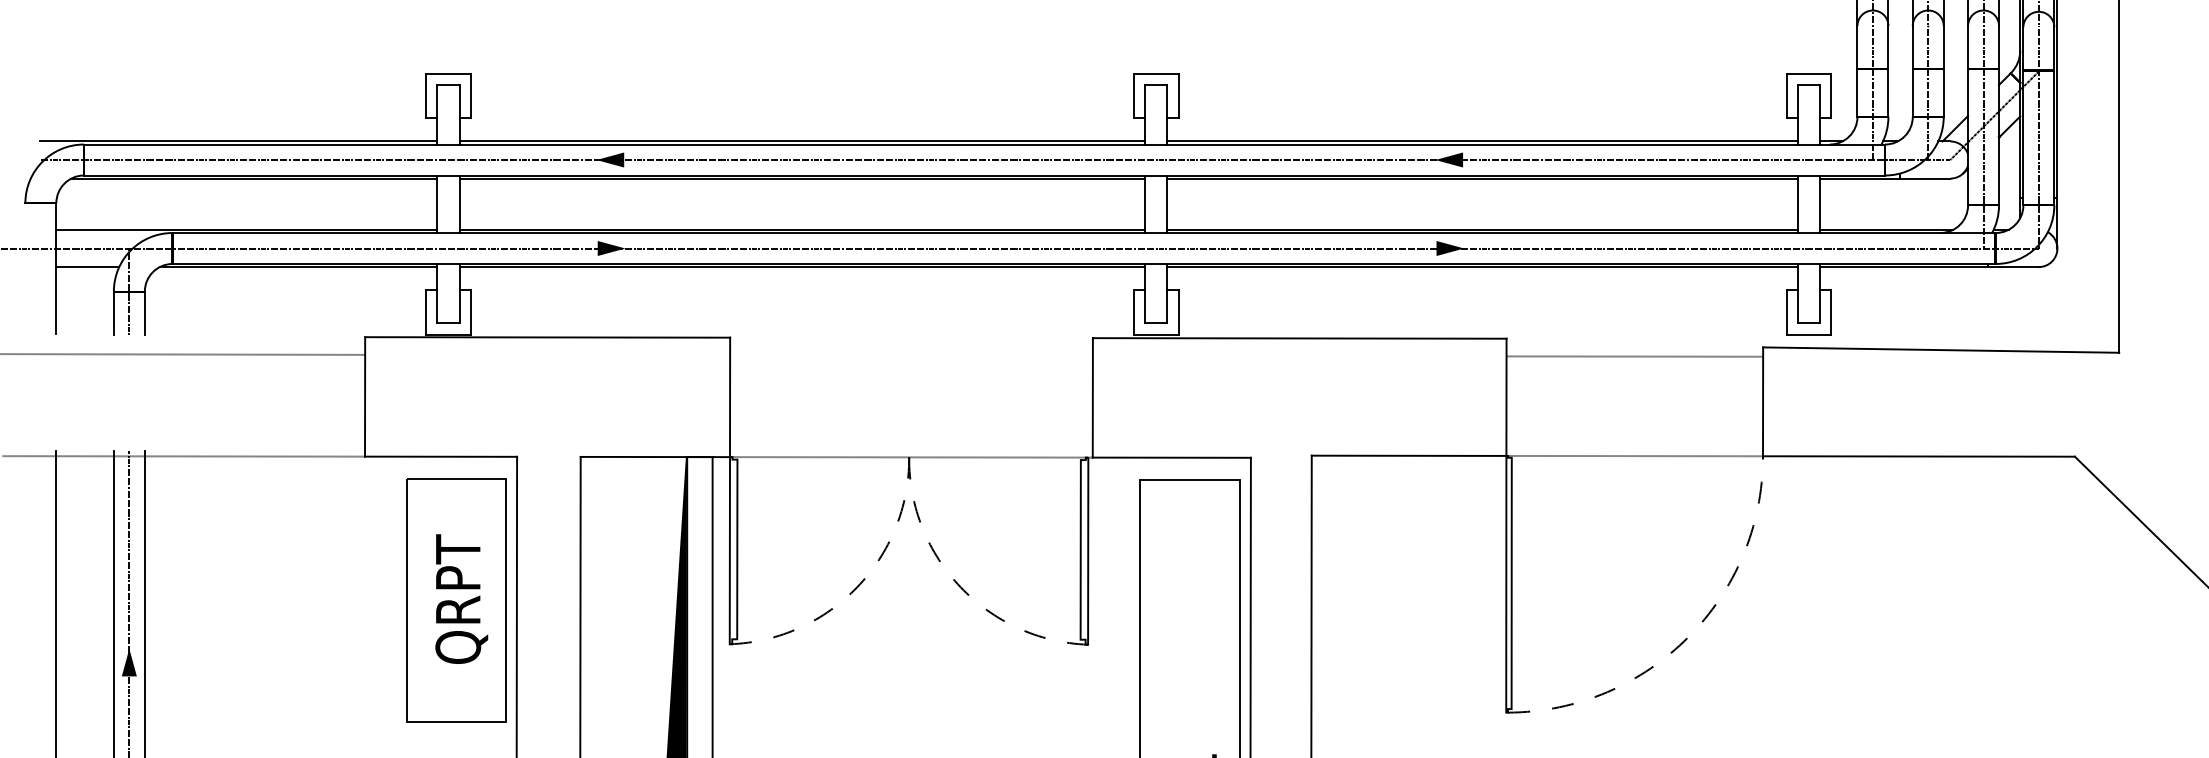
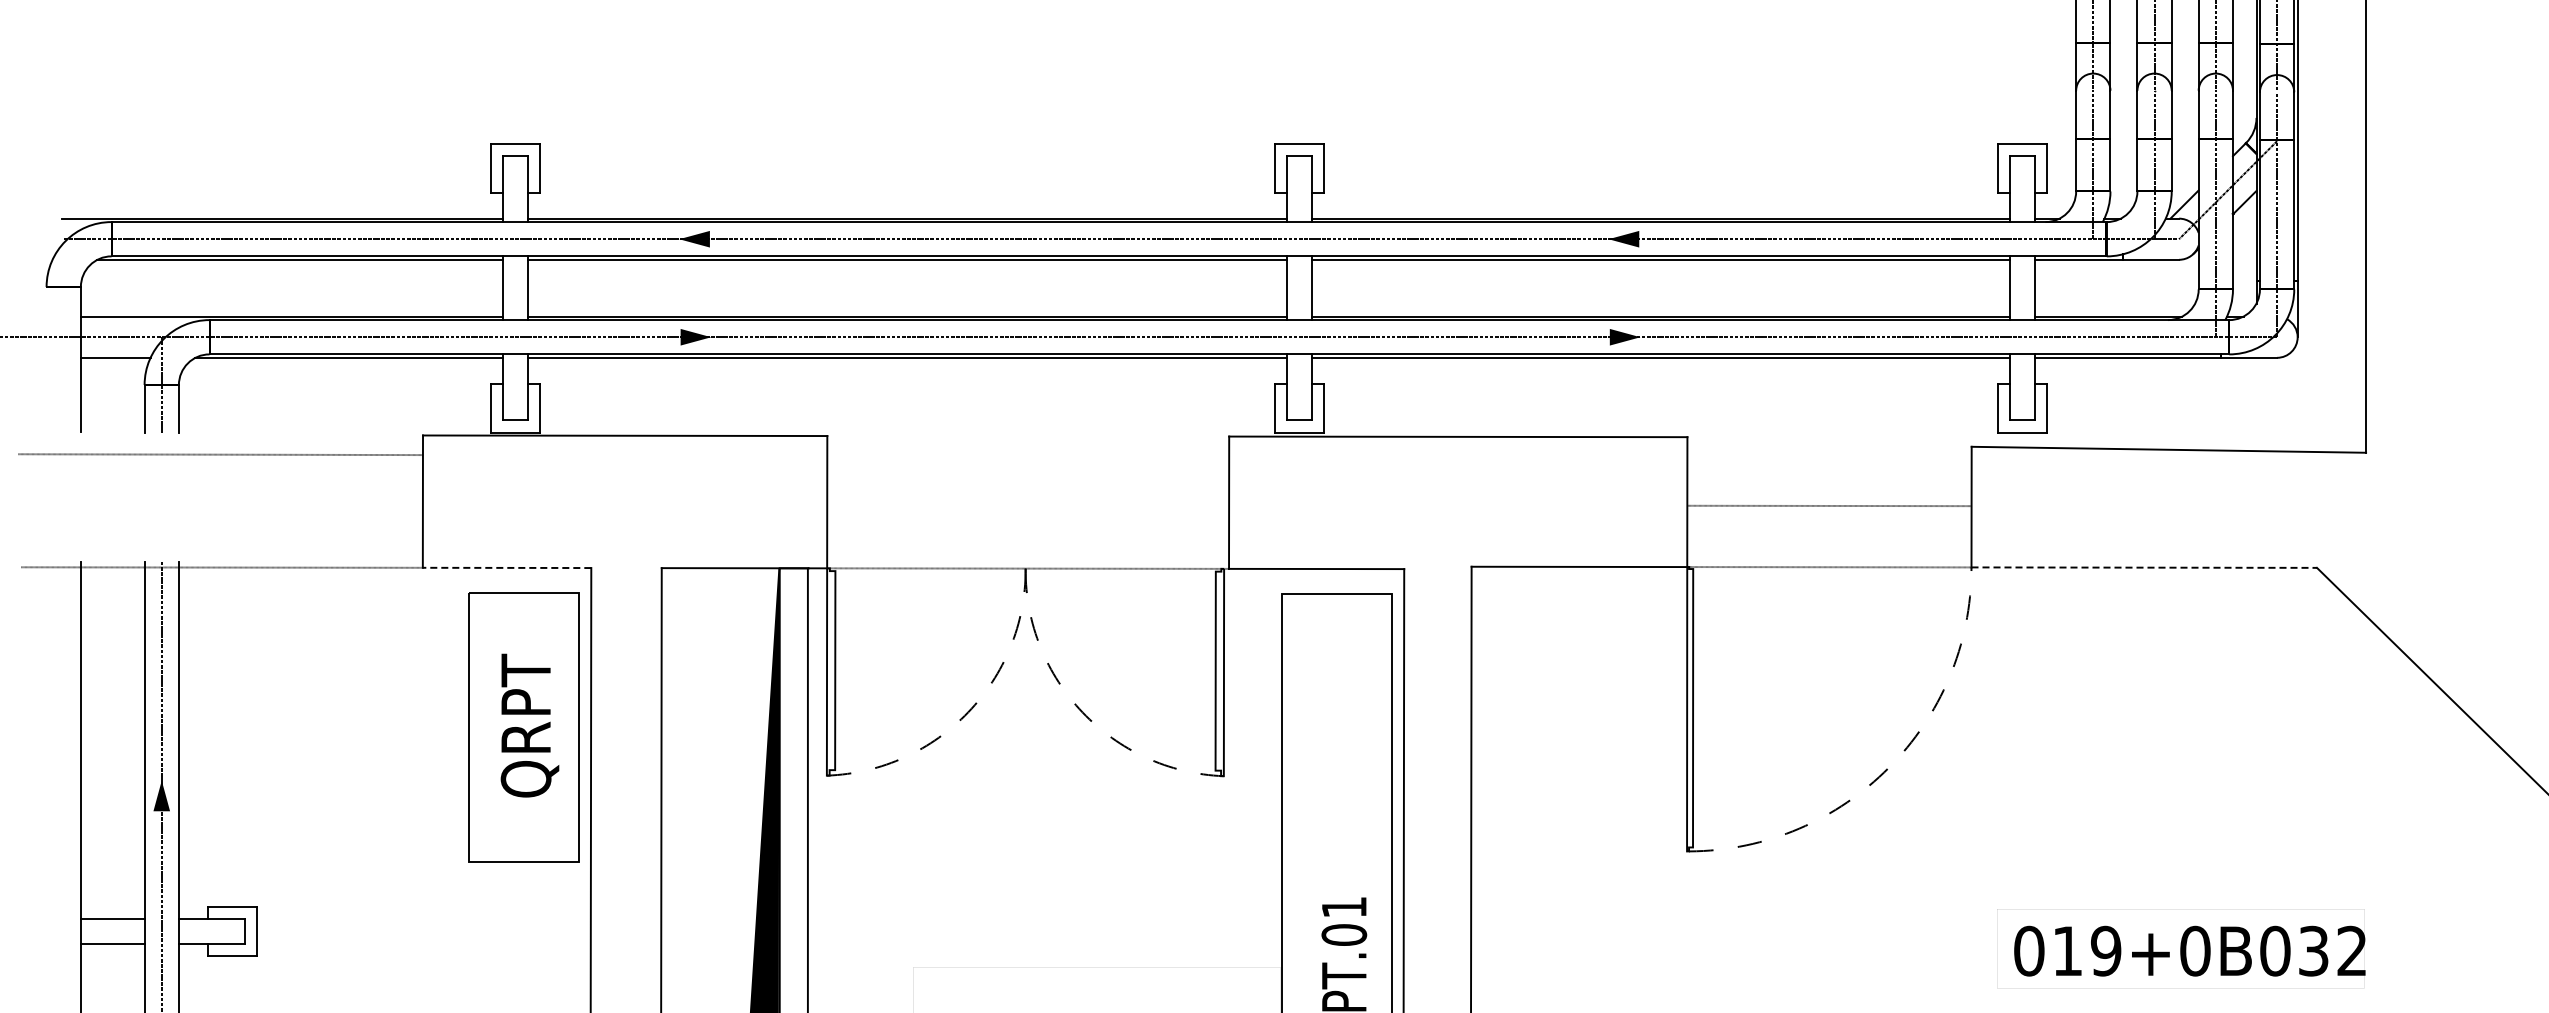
line: (1634, 356) -> (1829, 505), moved
line: (440, 456) -> (506, 567), solid -> dashed
line: (1919, 456) -> (2144, 567), solid -> dashed

